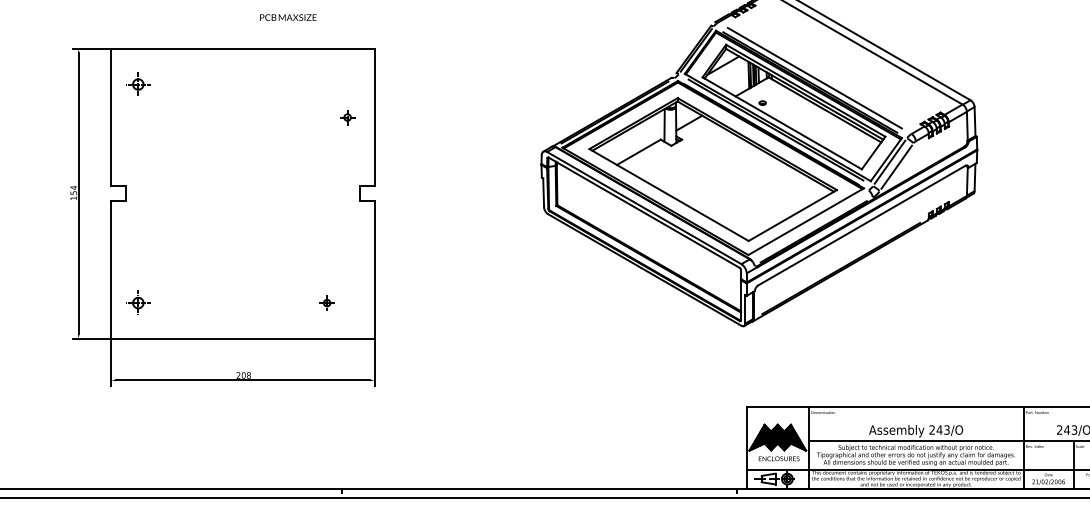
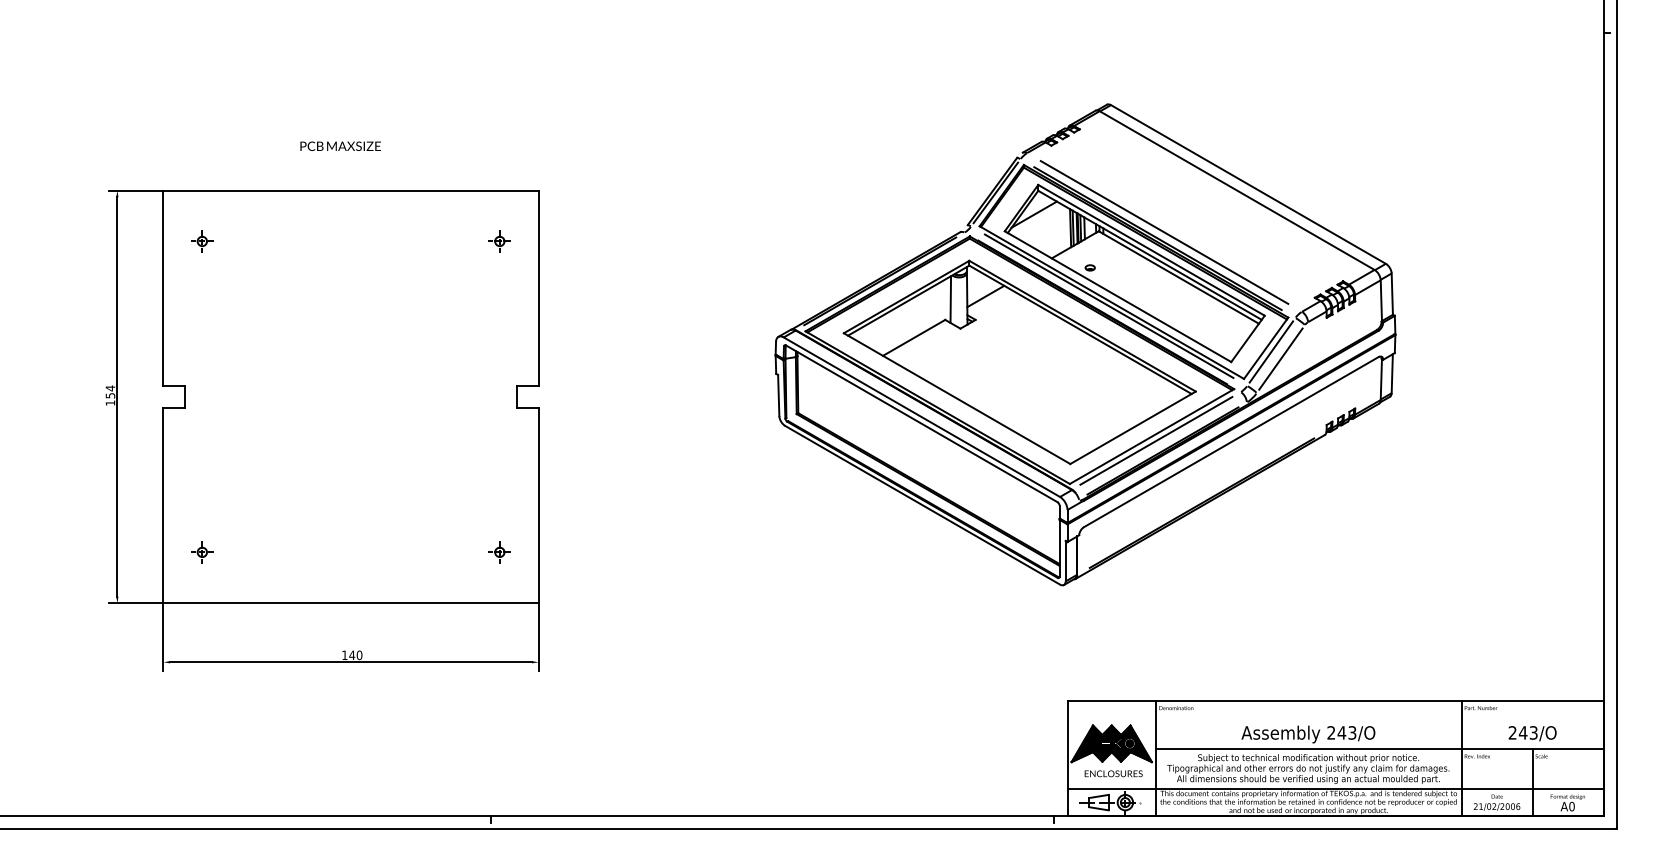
text: (288, 17) -> (340, 145), moved
part: (138, 84) -> (202, 241), size x0.62
part: (347, 117) -> (499, 241), moved
line: (809, 224) -> (1156, 440), added
part: (138, 303) -> (202, 552), size x0.62
part: (326, 303) -> (499, 552), moved
text: (243, 375) -> (352, 655), 208 -> 140

